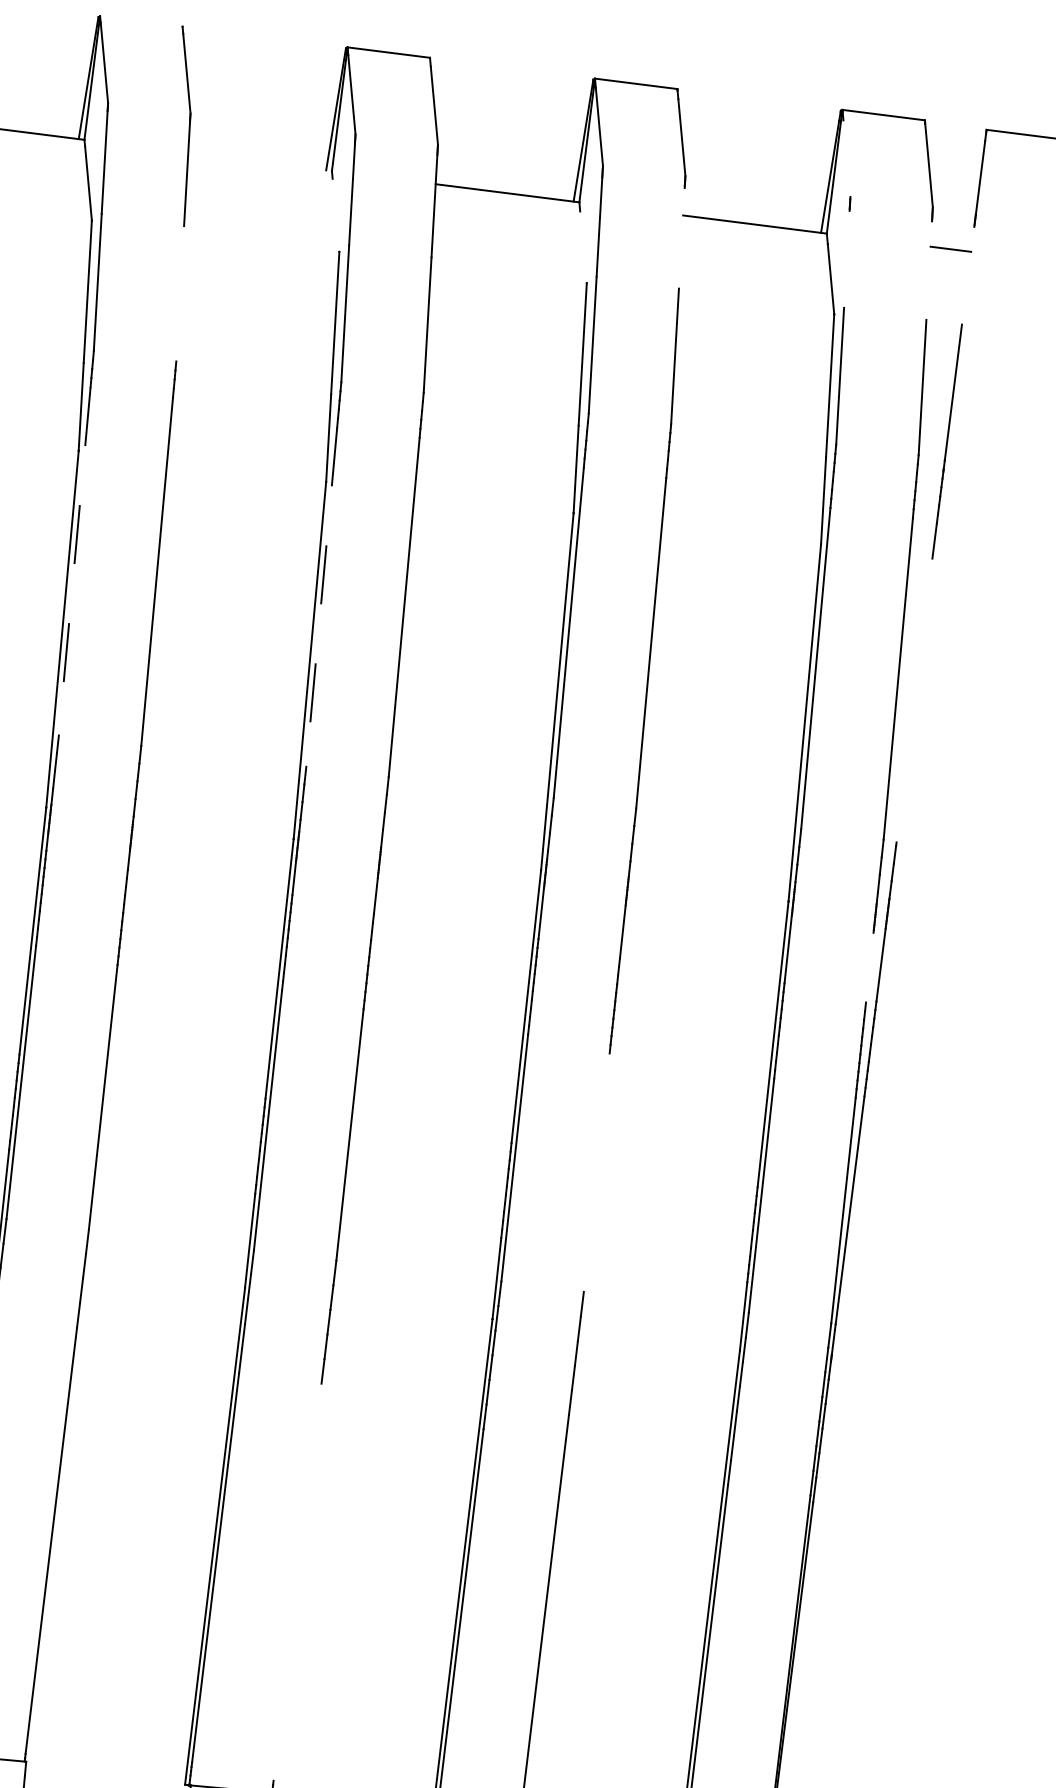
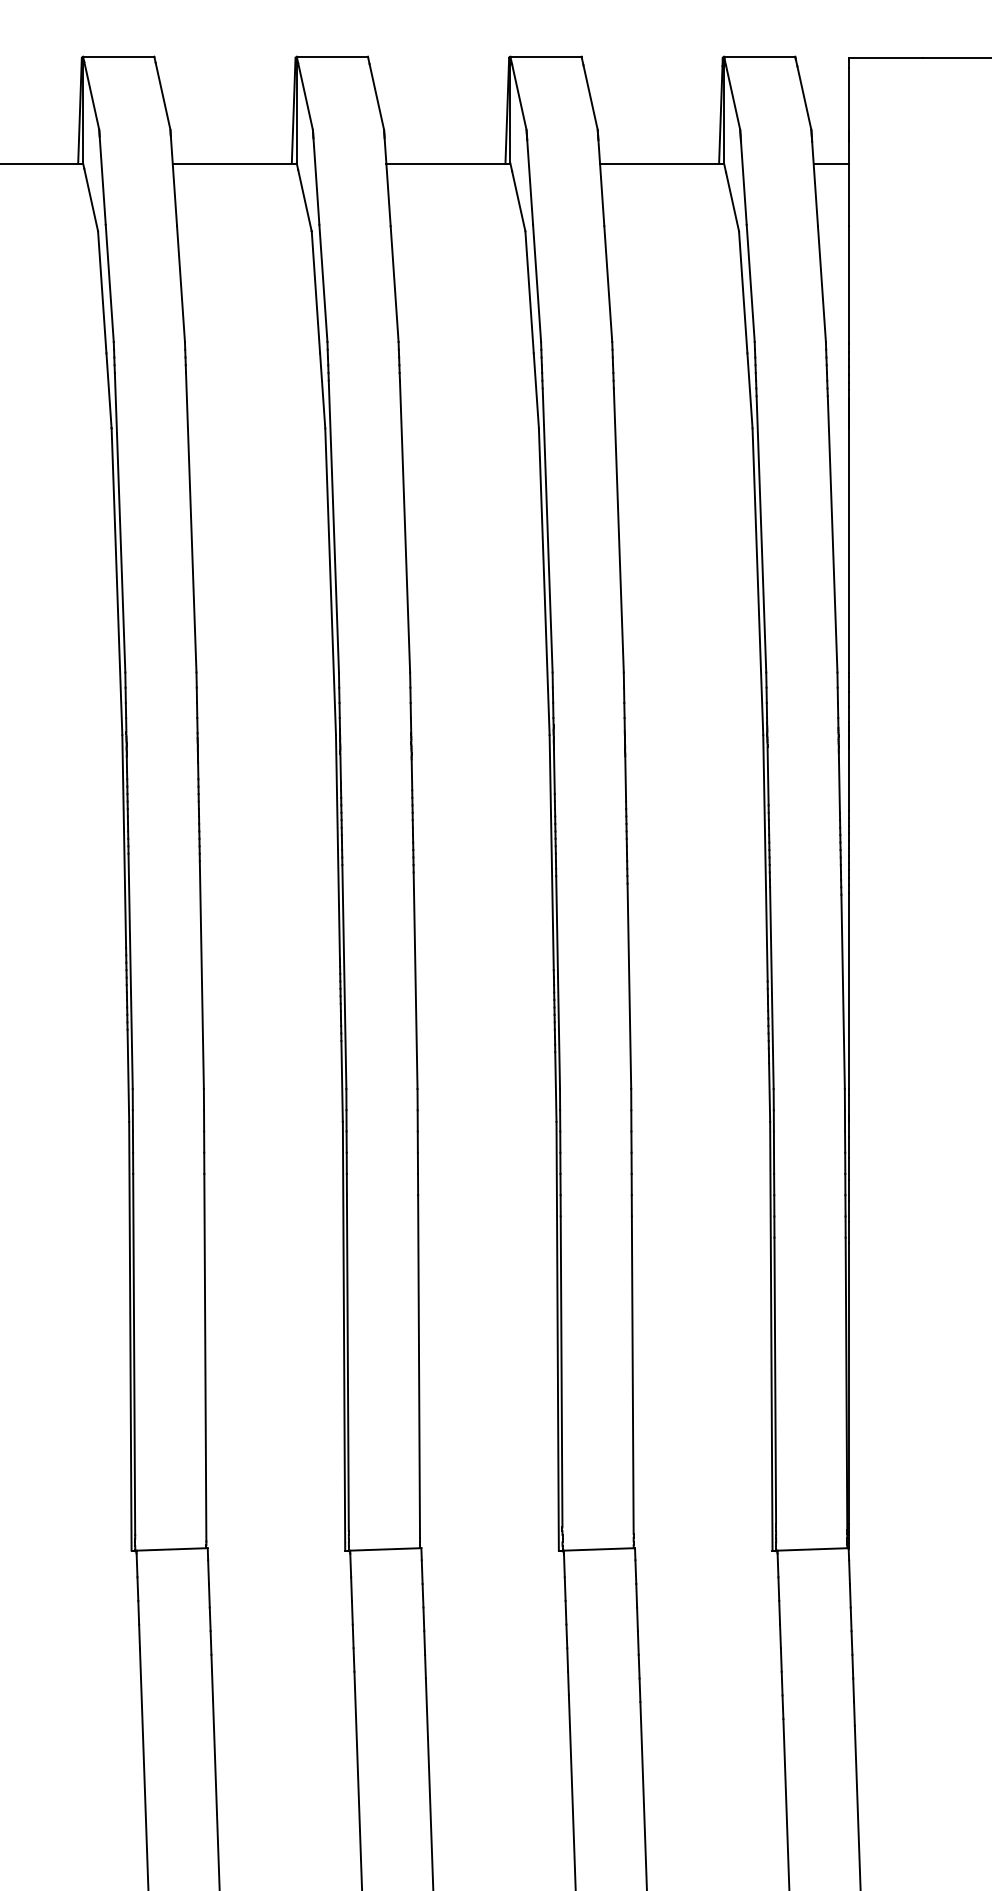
line: (141, 21) -> (118, 56), added
line: (847, 158) -> (733, 97), added
line: (259, 161) -> (234, 163), added
line: (335, 215) -> (304, 200), added
line: (681, 238) -> (601, 183), added
line: (583, 247) -> (518, 201), added
line: (846, 258) -> (743, 182), added
line: (928, 269) -> (814, 183), added
line: (967, 276) -> (848, 184), added
line: (179, 294) -> (180, 284), added
line: (75, 561) -> (120, 522), dashed -> solid
line: (321, 596) -> (333, 526), dashed -> solid
line: (916, 682) -> (848, 535), added
line: (868, 967) -> (838, 782), added
line: (596, 1172) -> (629, 986), added
line: (298, 1582) -> (419, 1366), added

